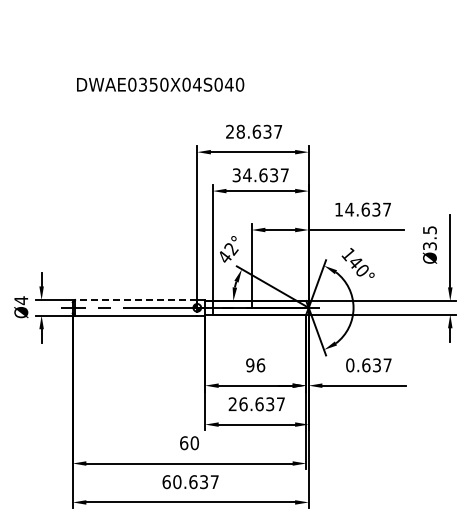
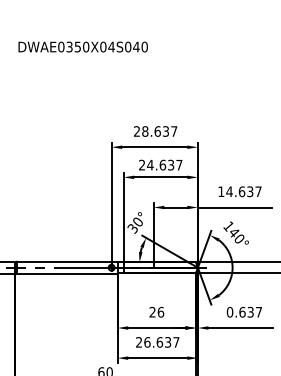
text: (160, 84) -> (83, 46), moved
text: (236, 175) -> (141, 165), 34.637 -> 24.637
text: (227, 253) -> (135, 225), 42° -> 30°
line: (135, 300) -> (63, 262), dashed -> solid
text: (250, 365) -> (152, 312), 96 -> 26

